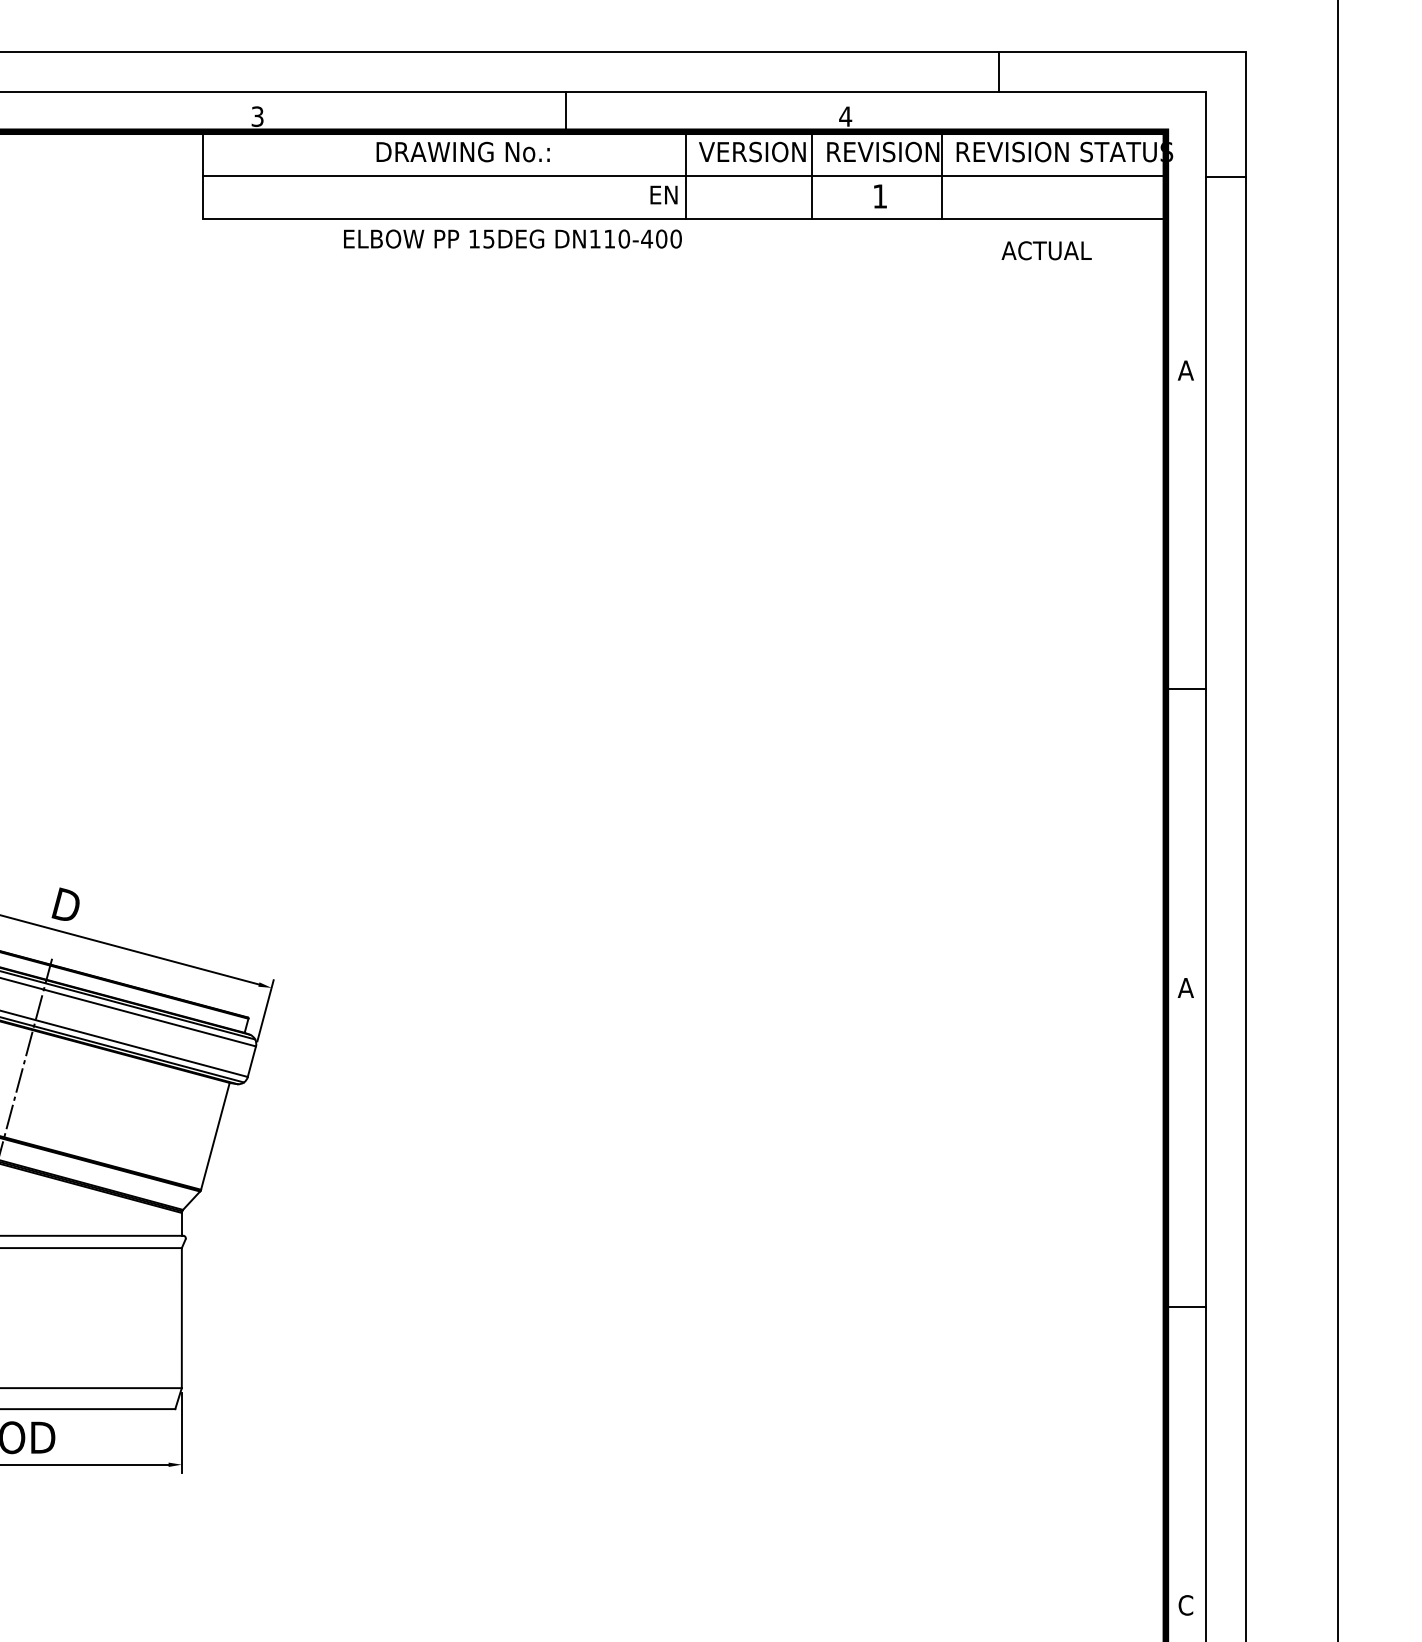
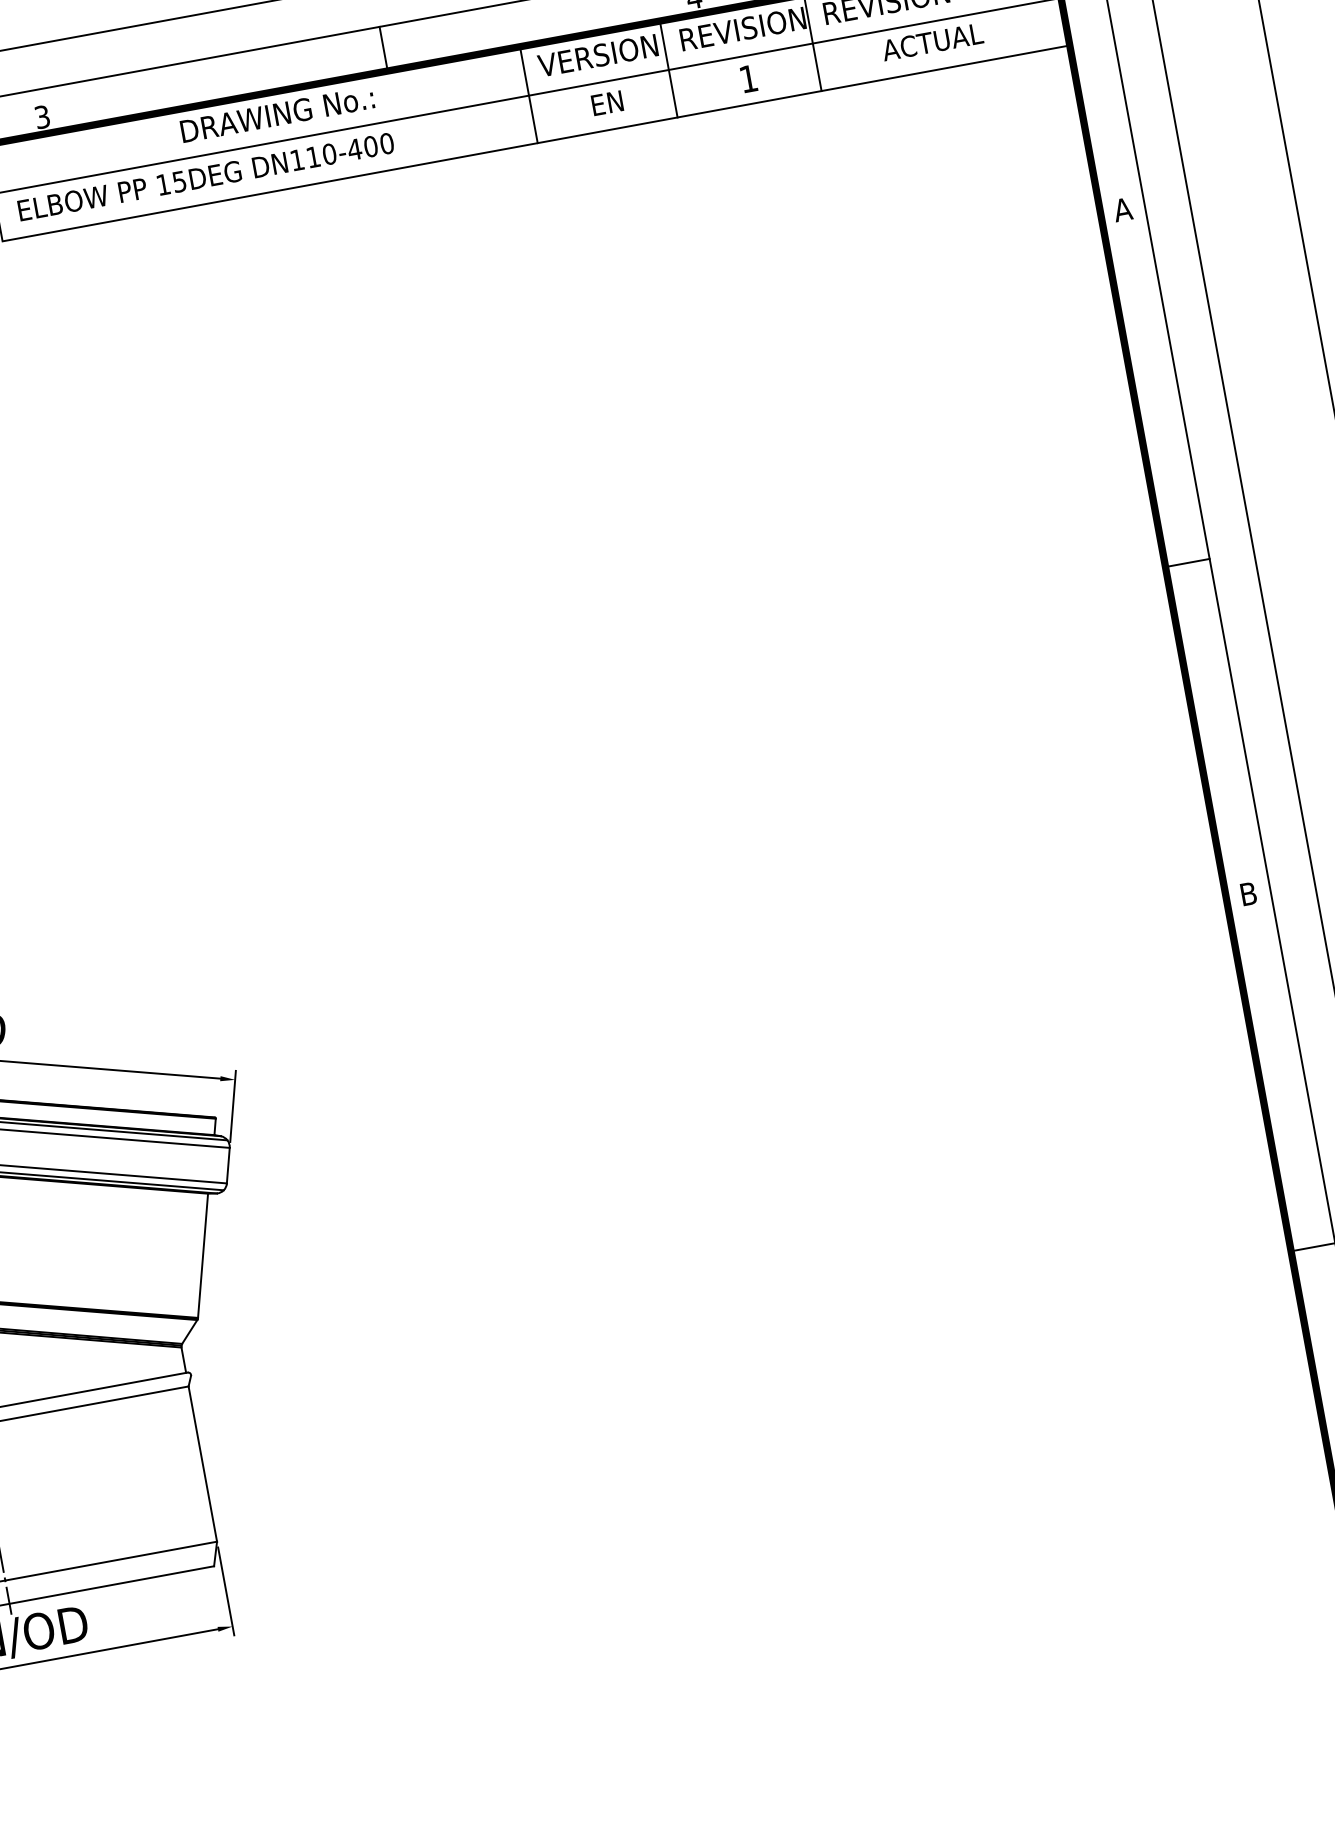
text: (663, 194) -> (606, 102), moved
text: (512, 238) -> (205, 176), moved
text: (1046, 250) -> (932, 41), moved
text: (1185, 987) -> (1247, 893), A -> B

